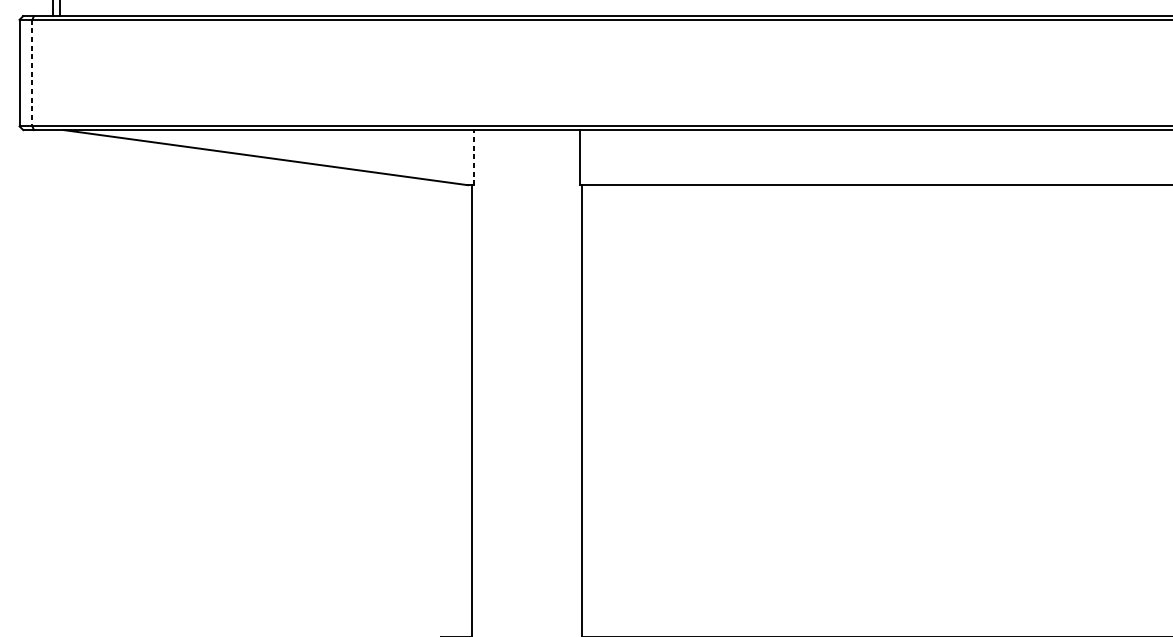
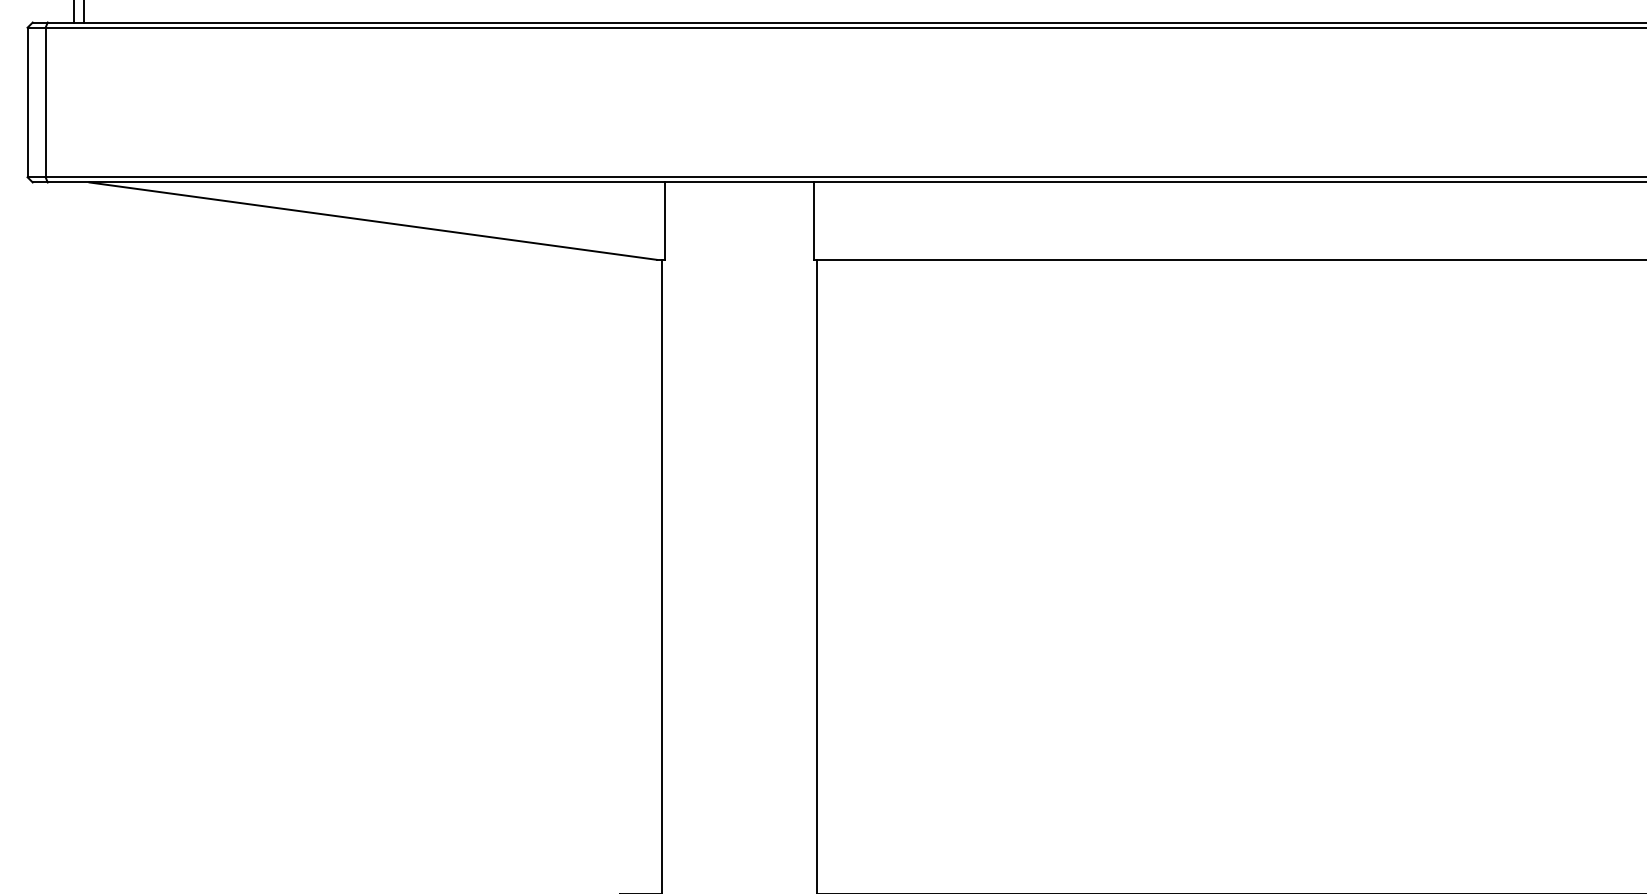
line: (32, 73) -> (45, 102), dashed -> solid
line: (473, 157) -> (665, 221), dashed -> solid

